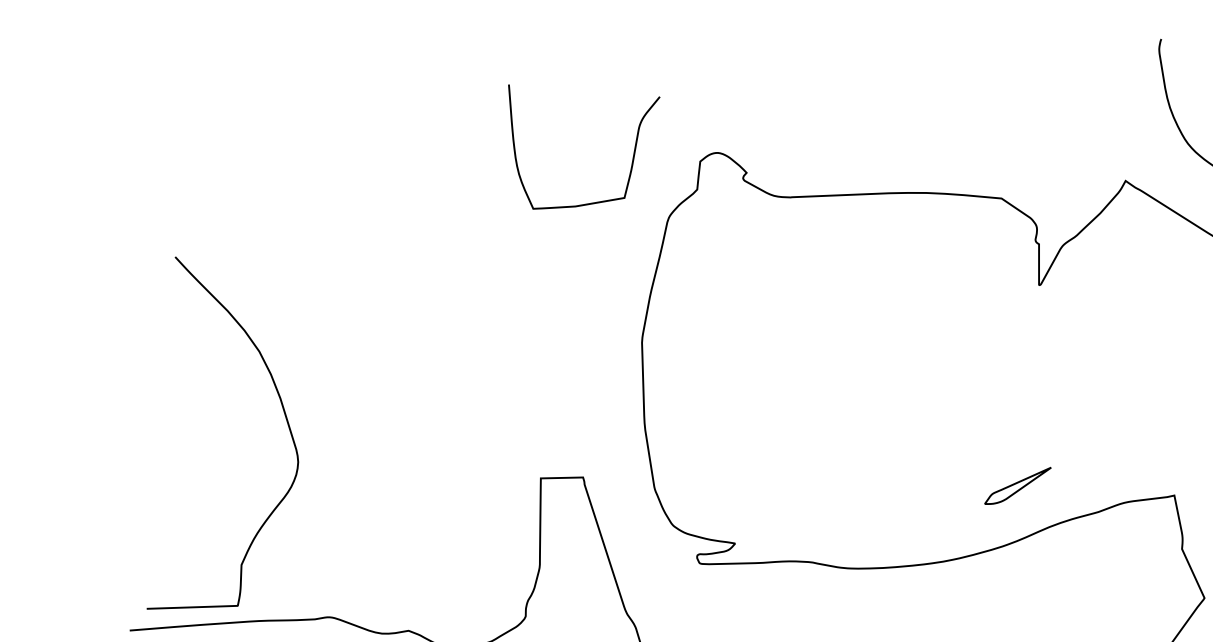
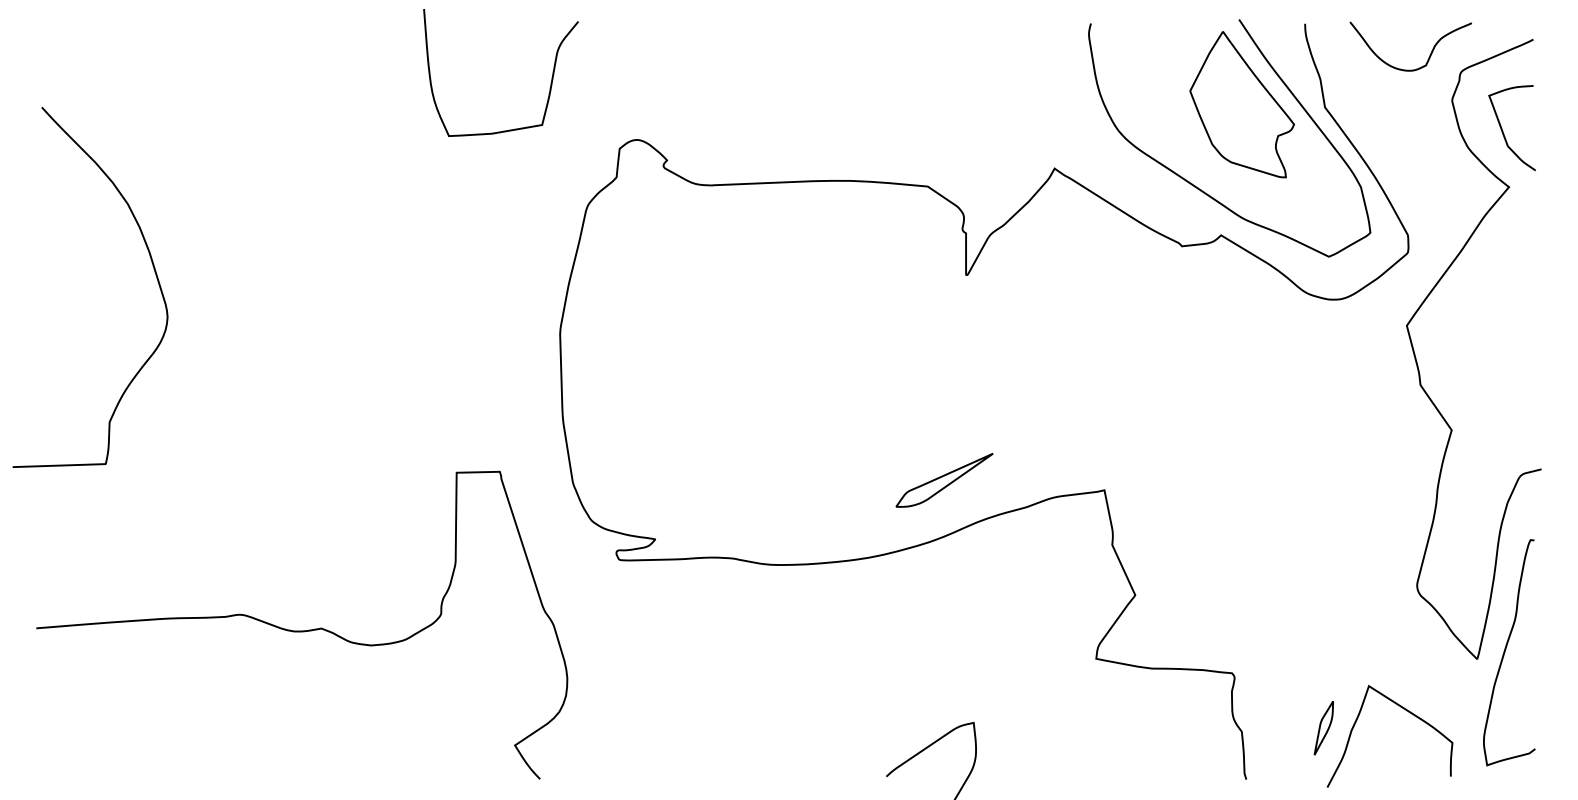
curve: (632, 156) -> (550, 82), moved
curve: (284, 415) -> (153, 269), moved
part: (1017, 485) -> (944, 480), size x1.43

